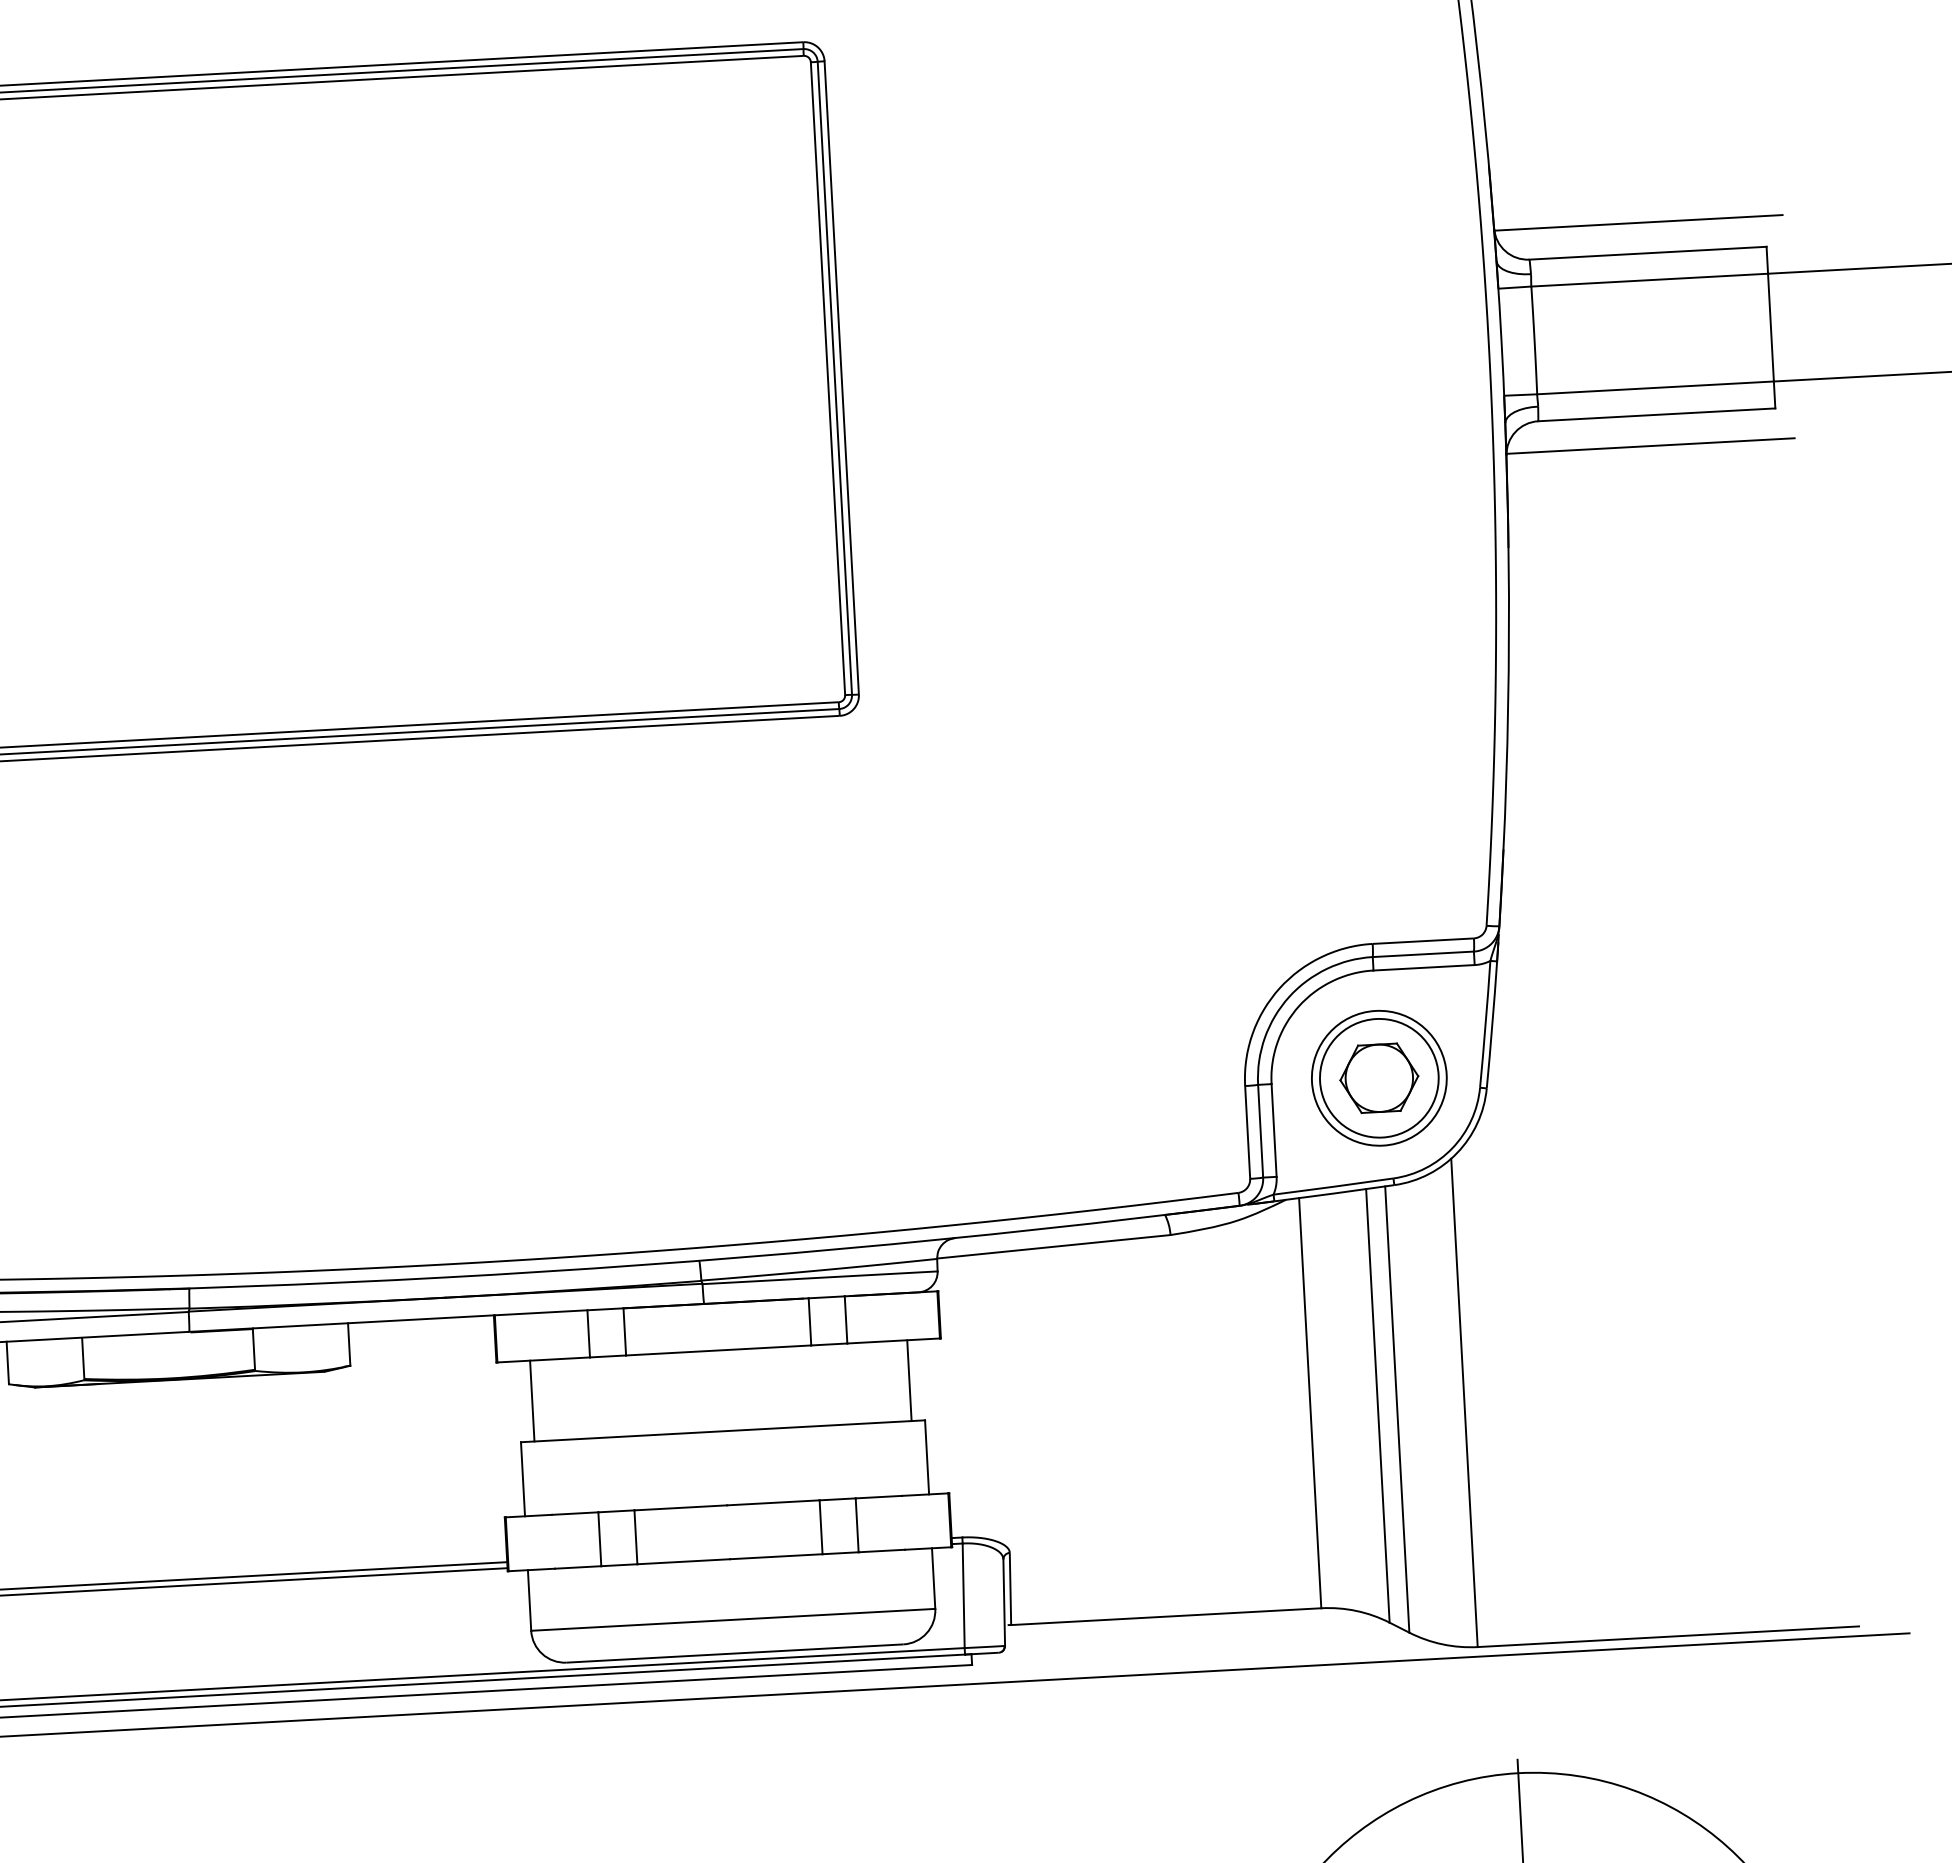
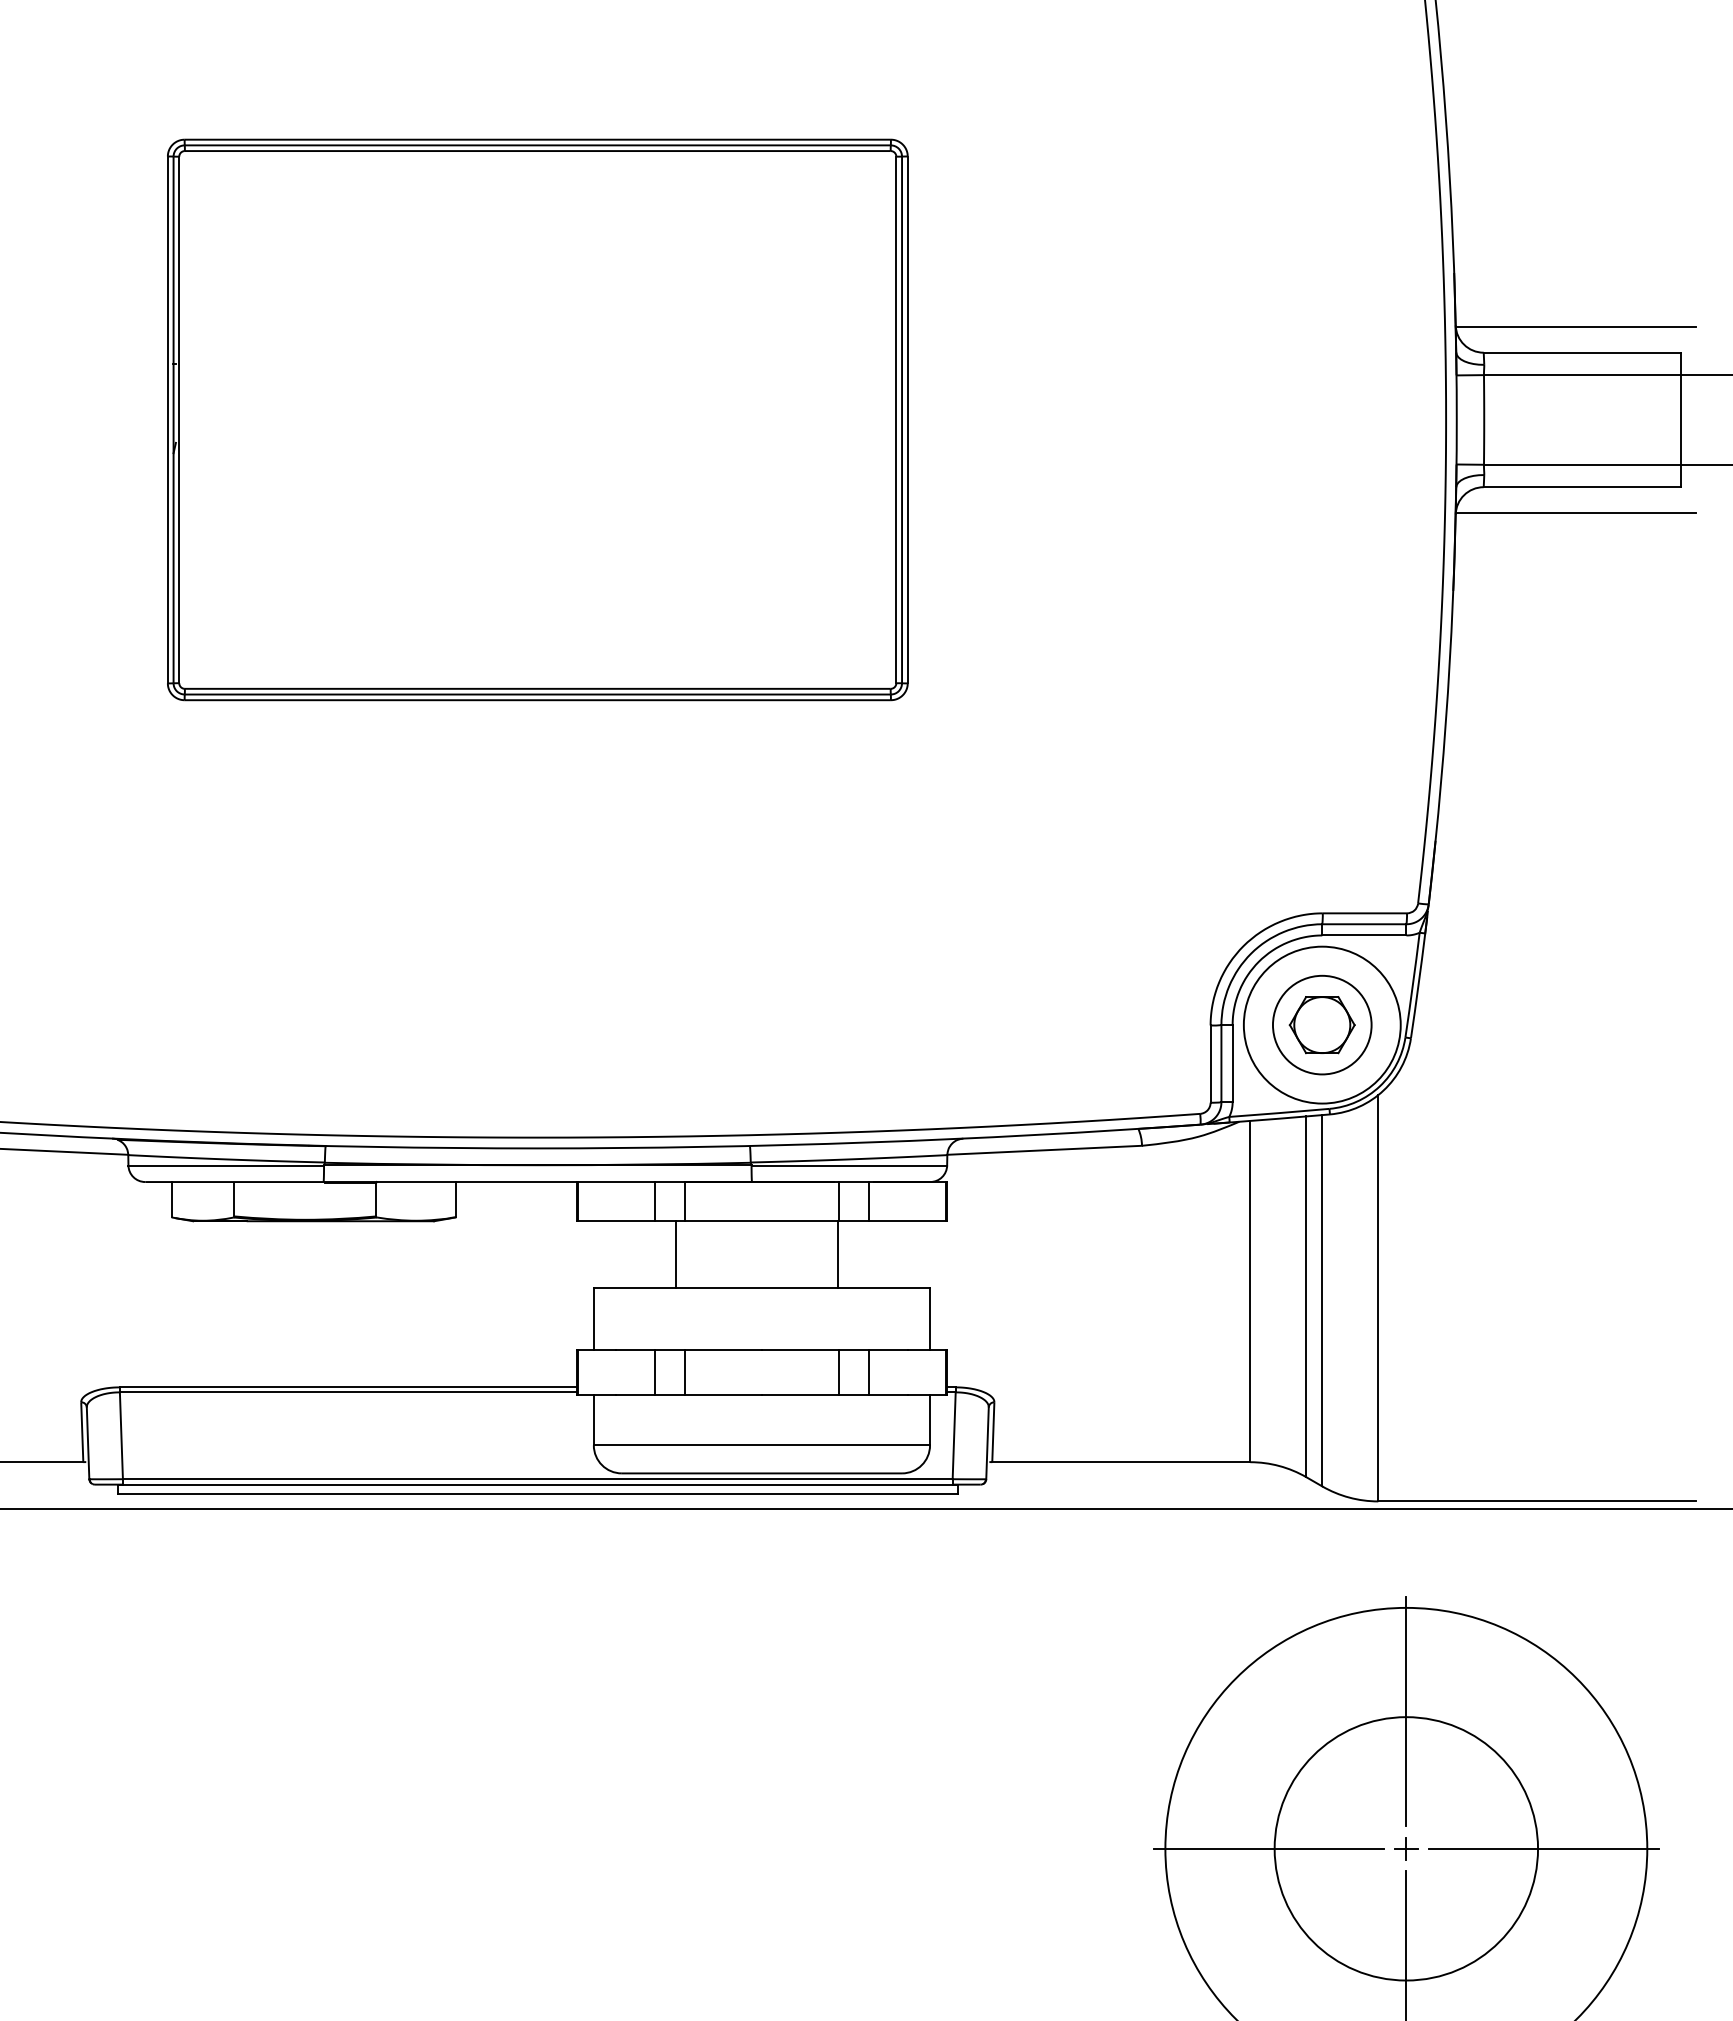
circle: (1379, 1078) -> (1322, 1025), size x1.4
line: (908, 1380) -> (837, 1254), moved
line: (532, 1400) -> (676, 1254), moved

